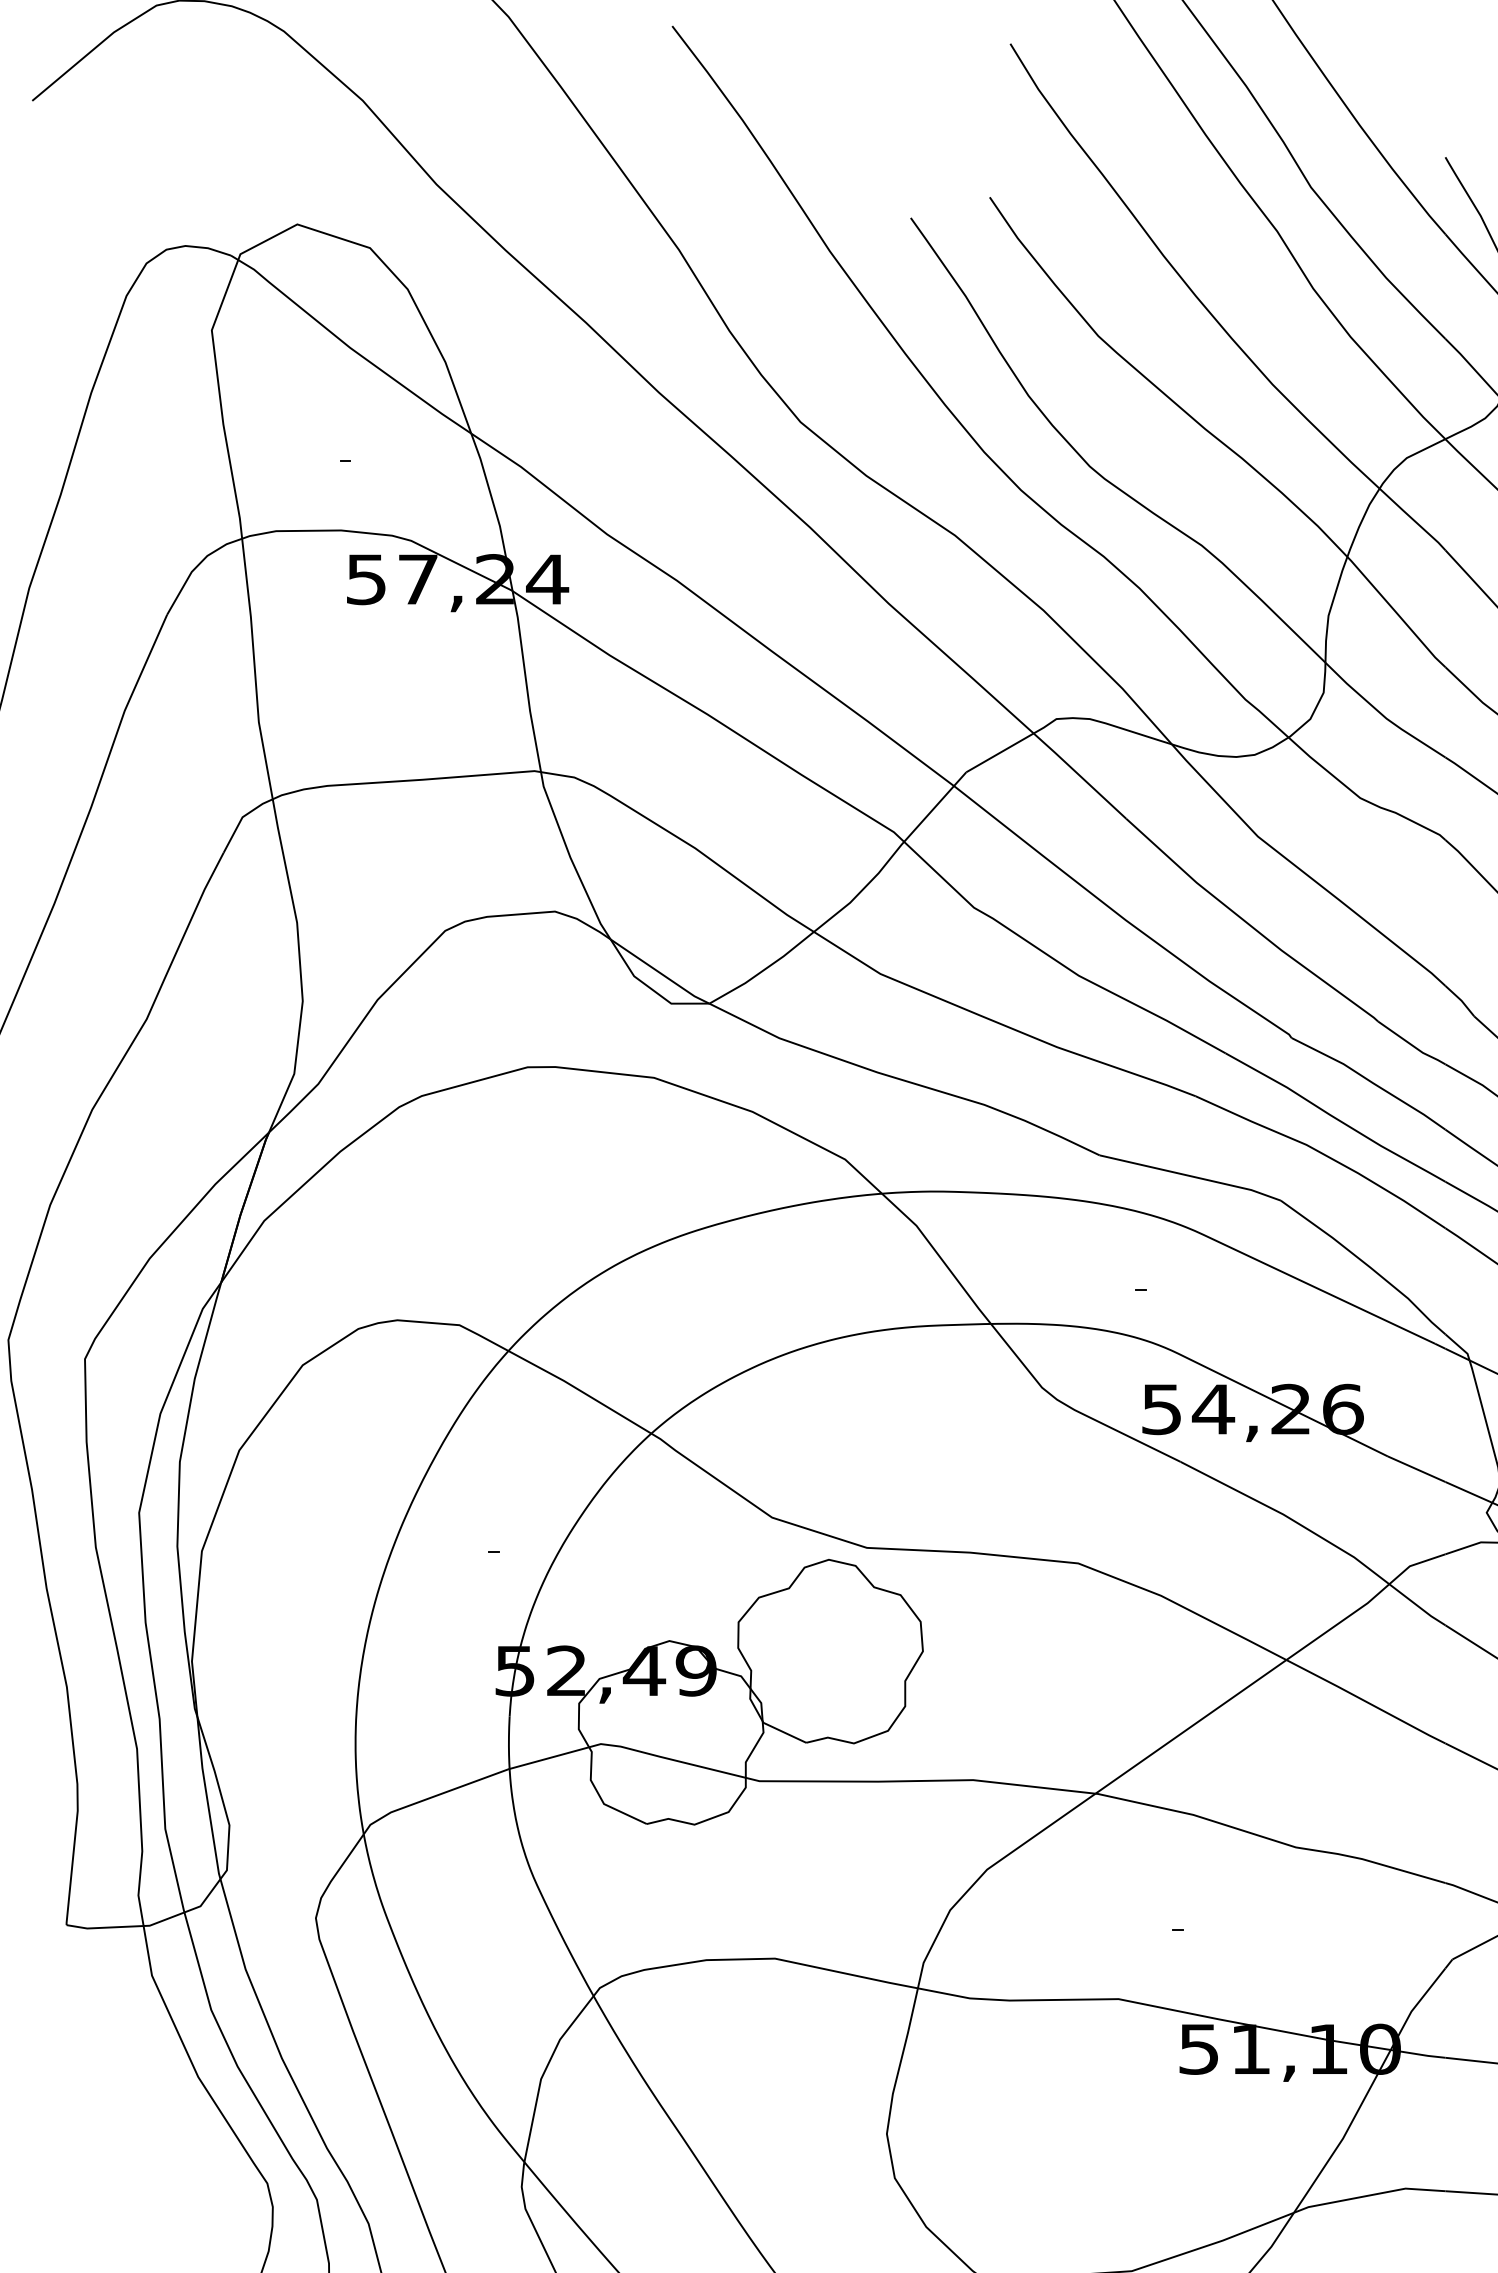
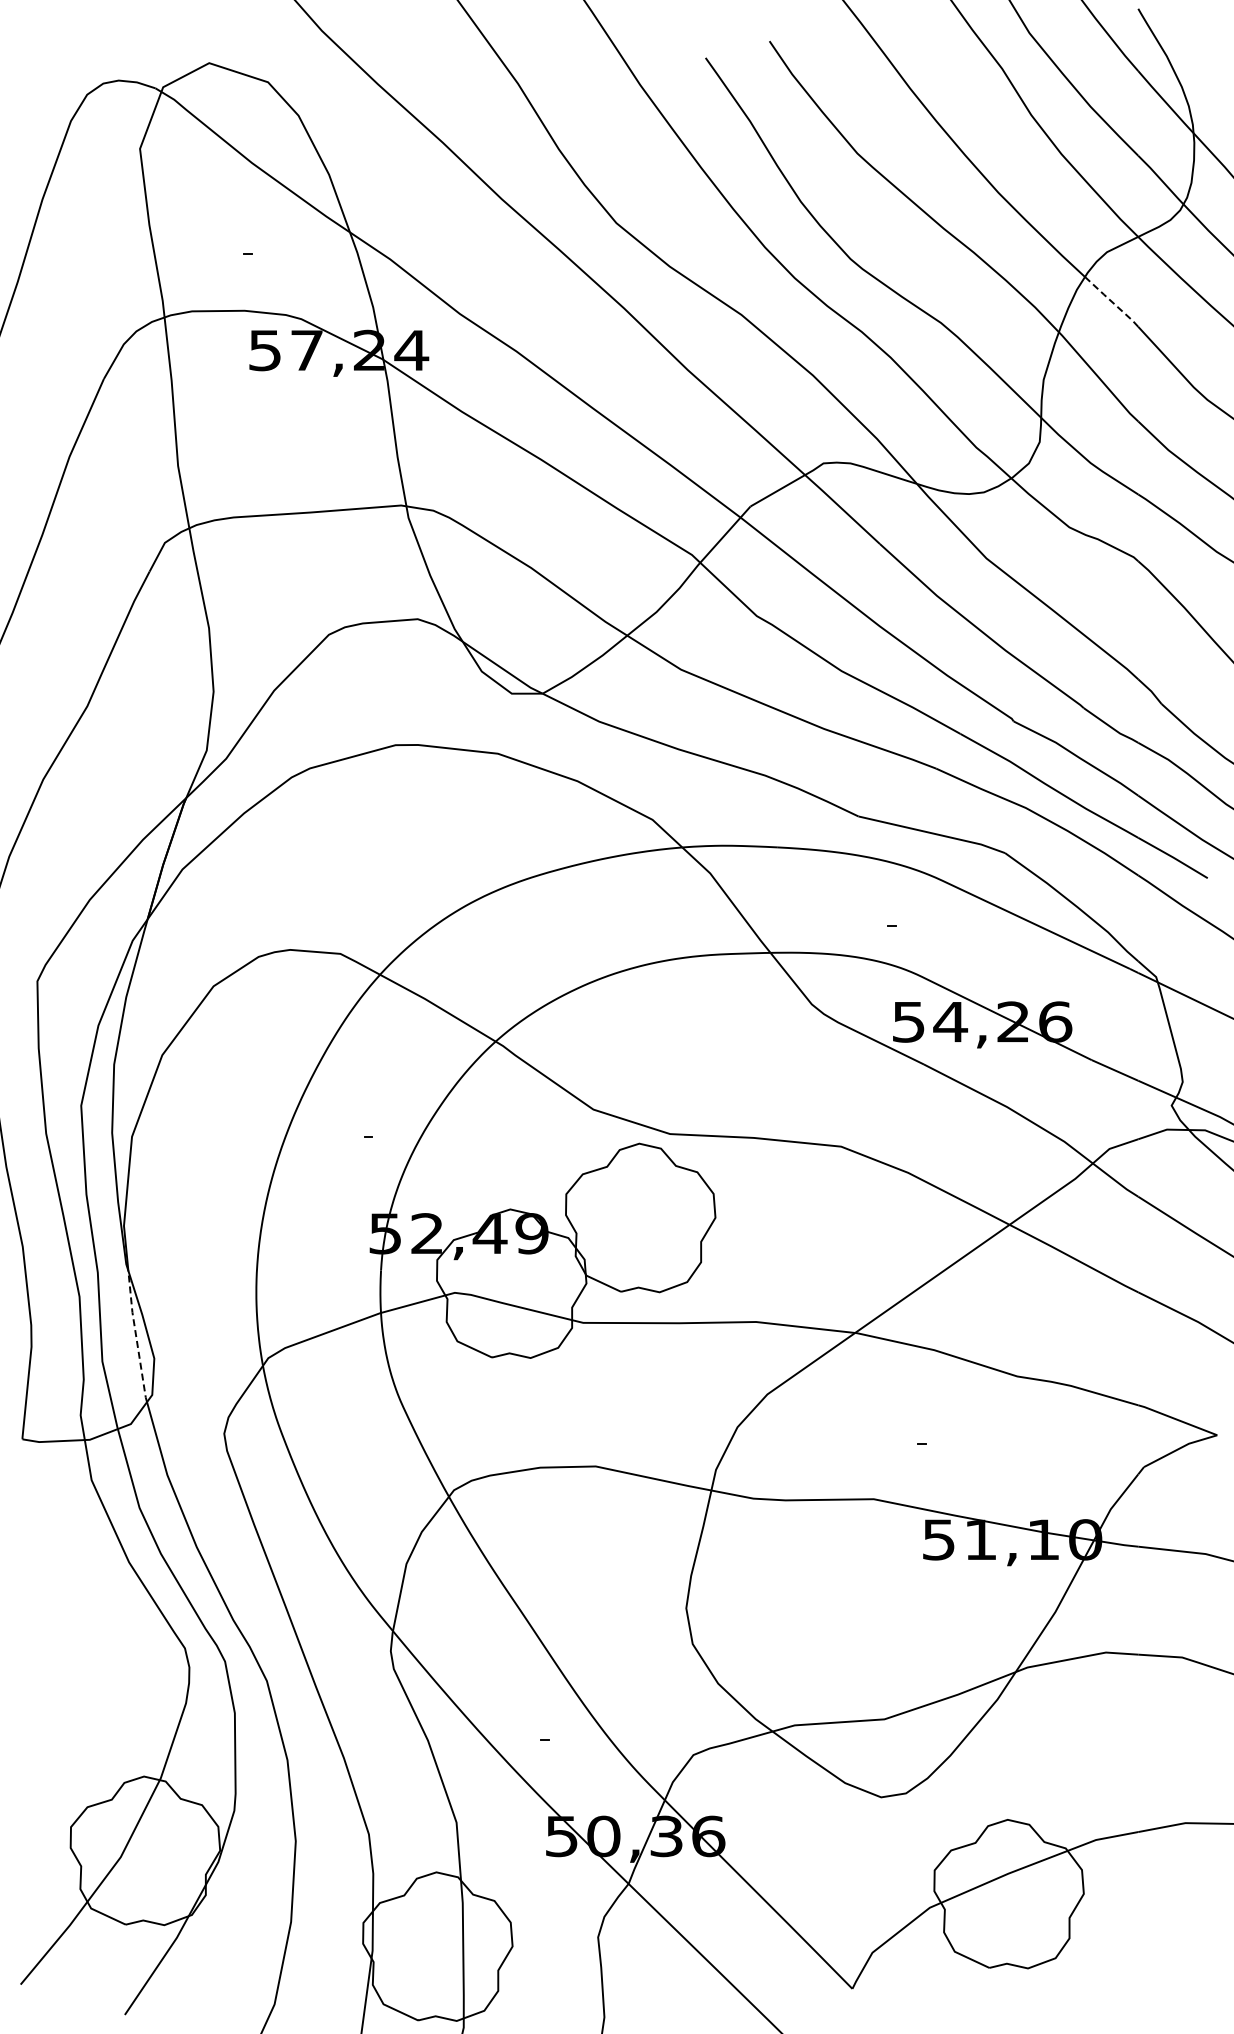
line: (1413, 518) -> (1112, 301), solid -> dashed
line: (207, 1798) -> (136, 1336), solid -> dashed

